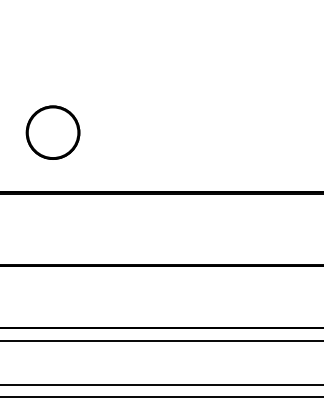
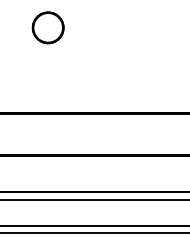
part: (51, 132) -> (47, 27), moved

